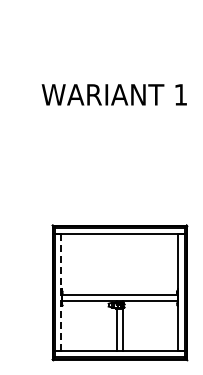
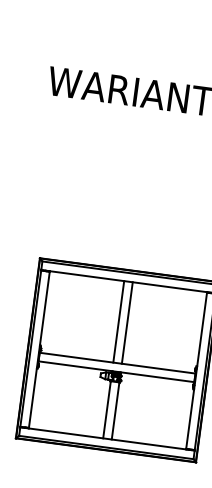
line: (116, 264) -> (118, 321), added
line: (122, 264) -> (126, 323), added
line: (61, 293) -> (39, 351), dashed -> solid

